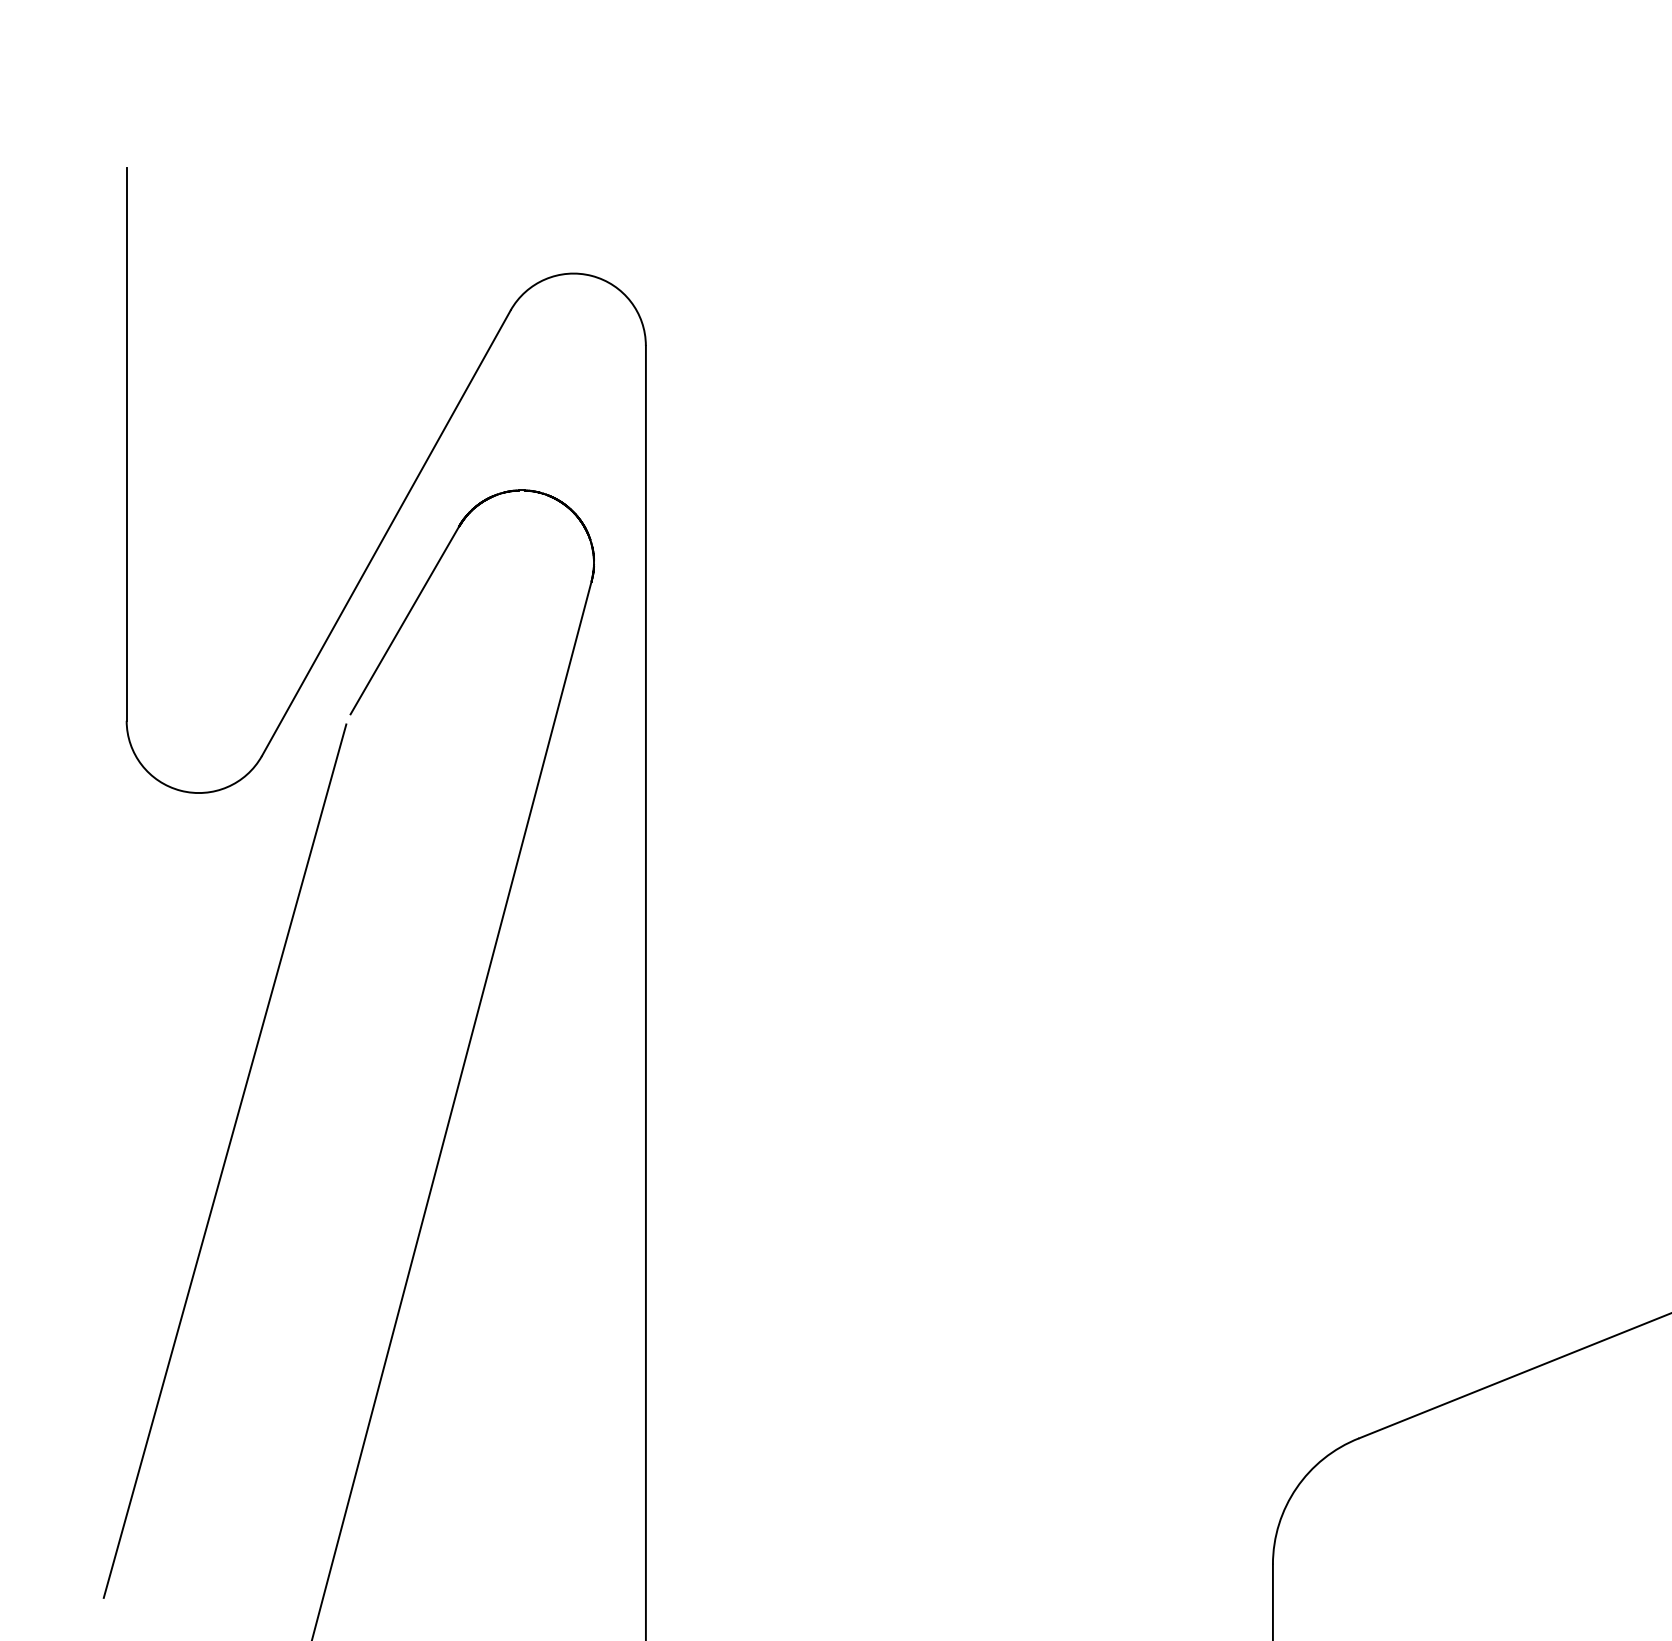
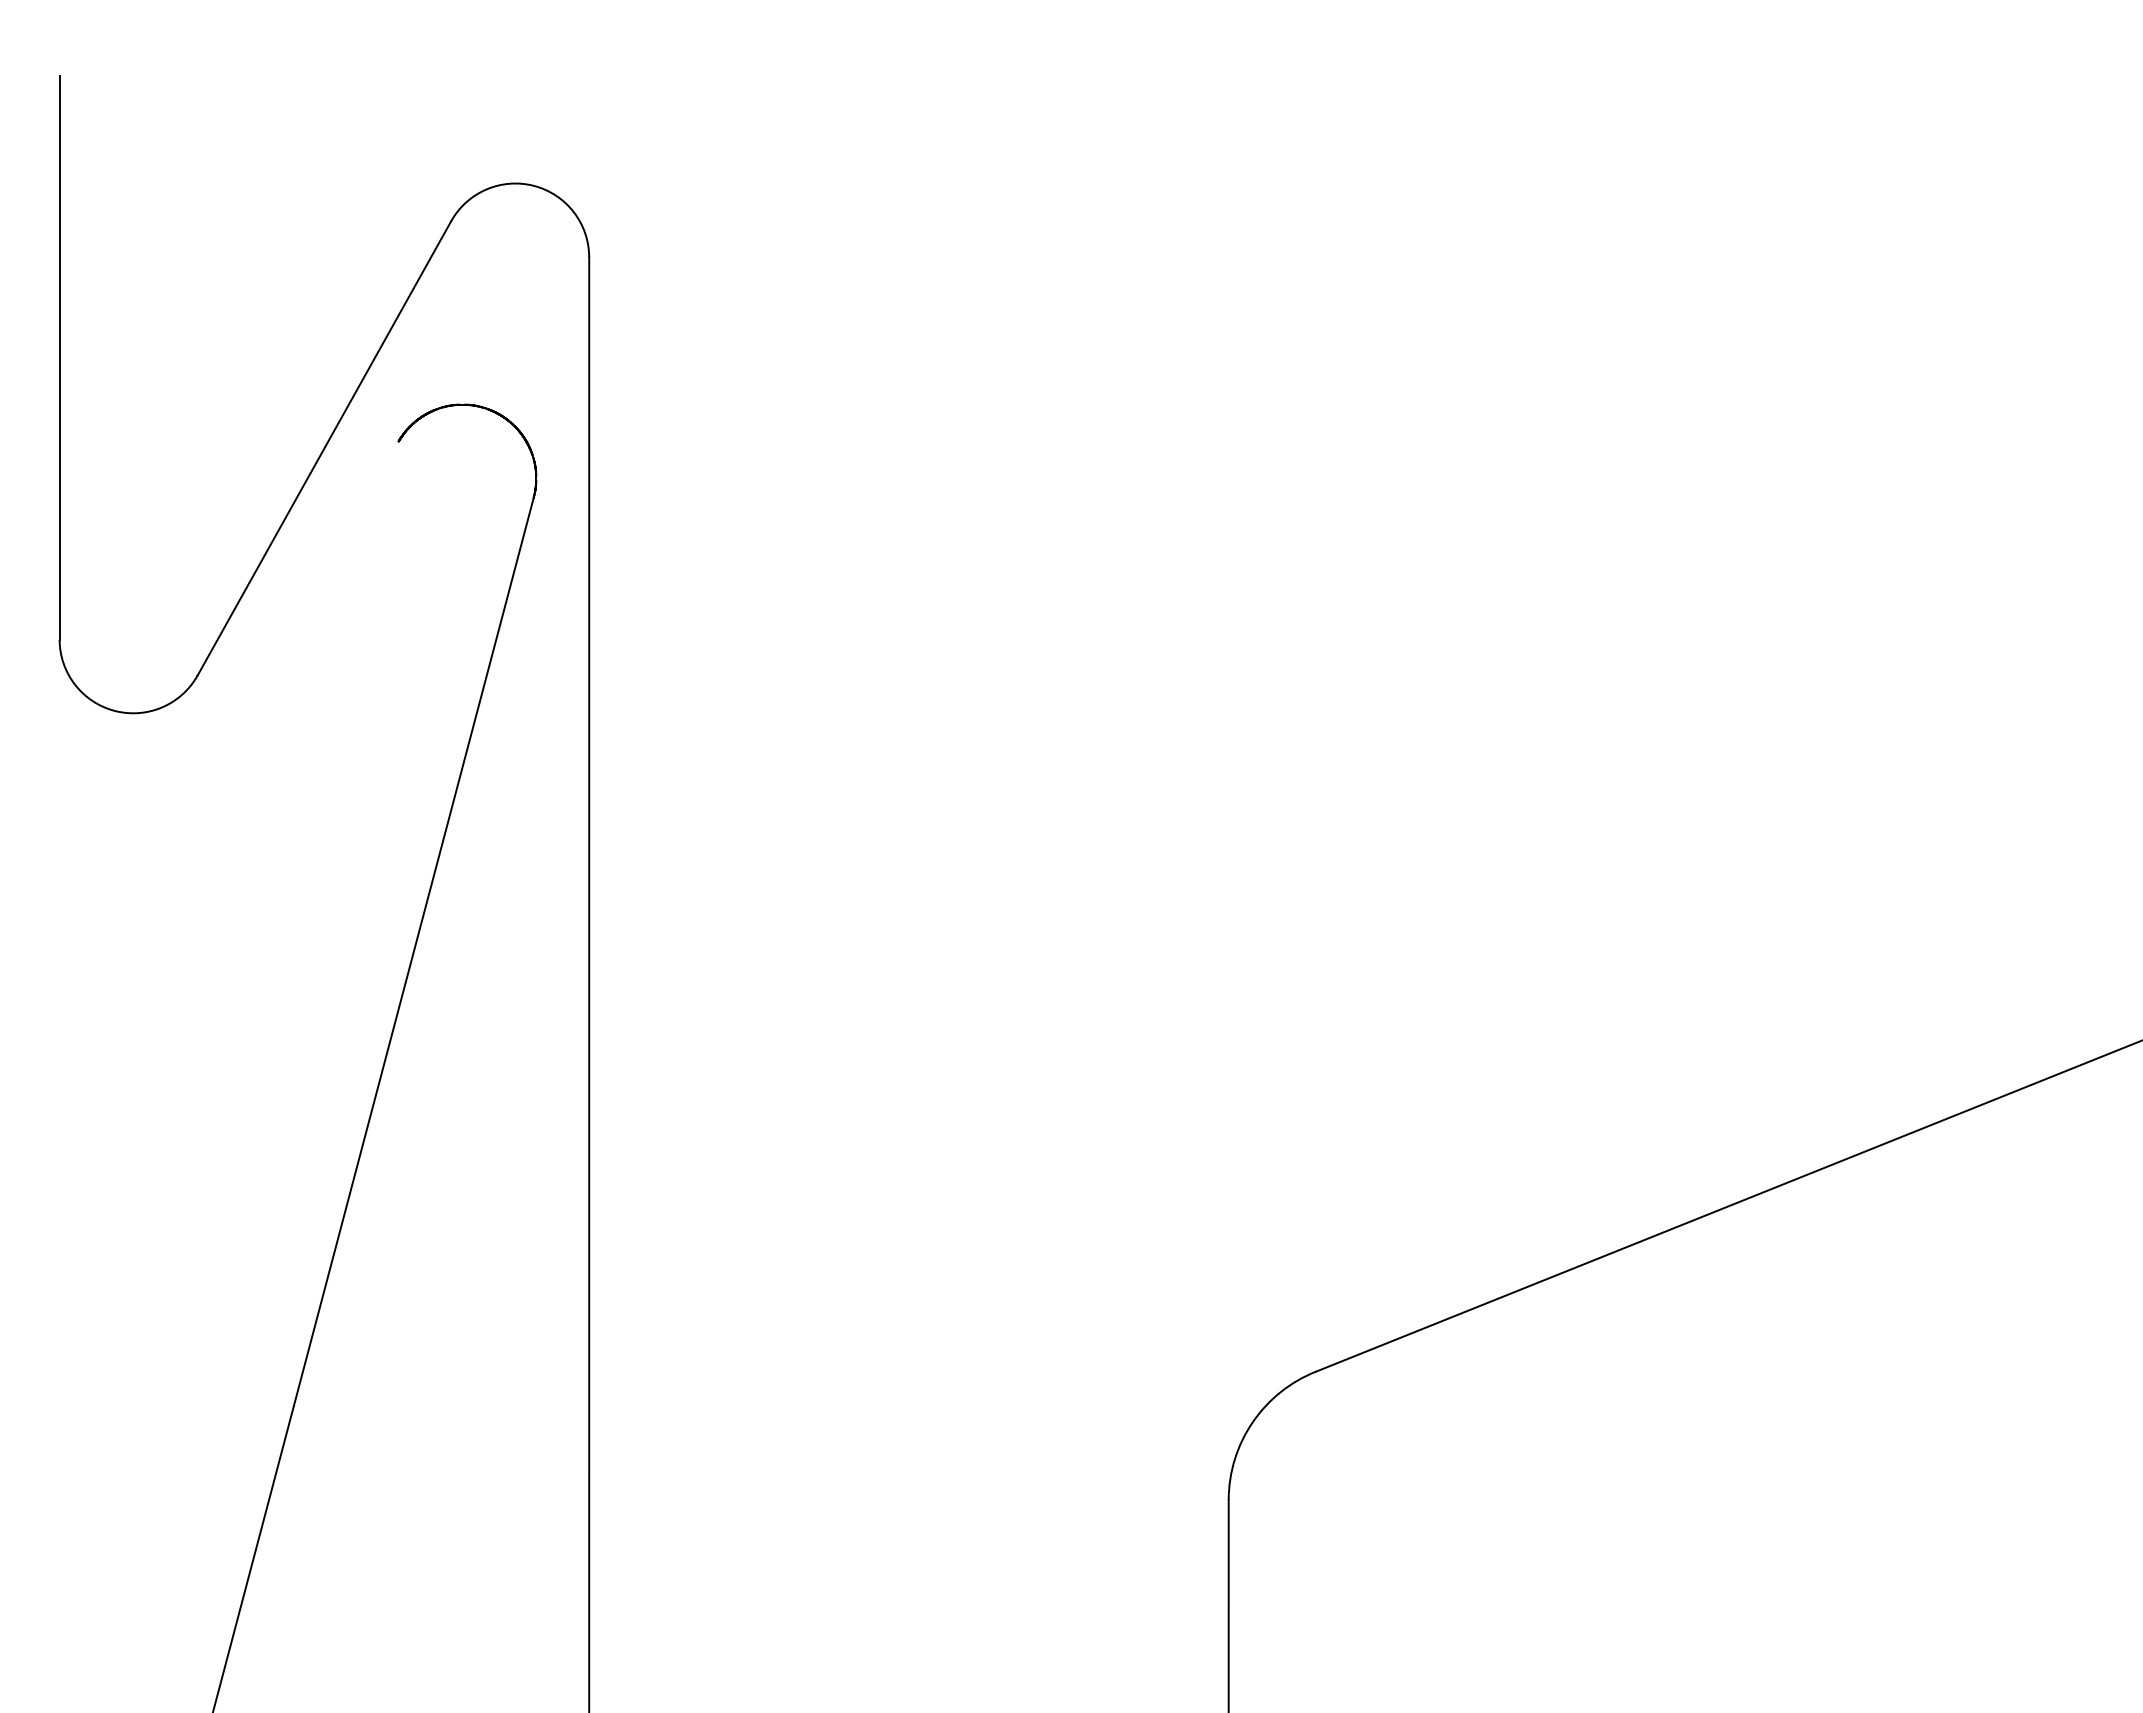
line: (405, 620) -> (343, 537), removed
line: (224, 1160) -> (159, 1088), removed

